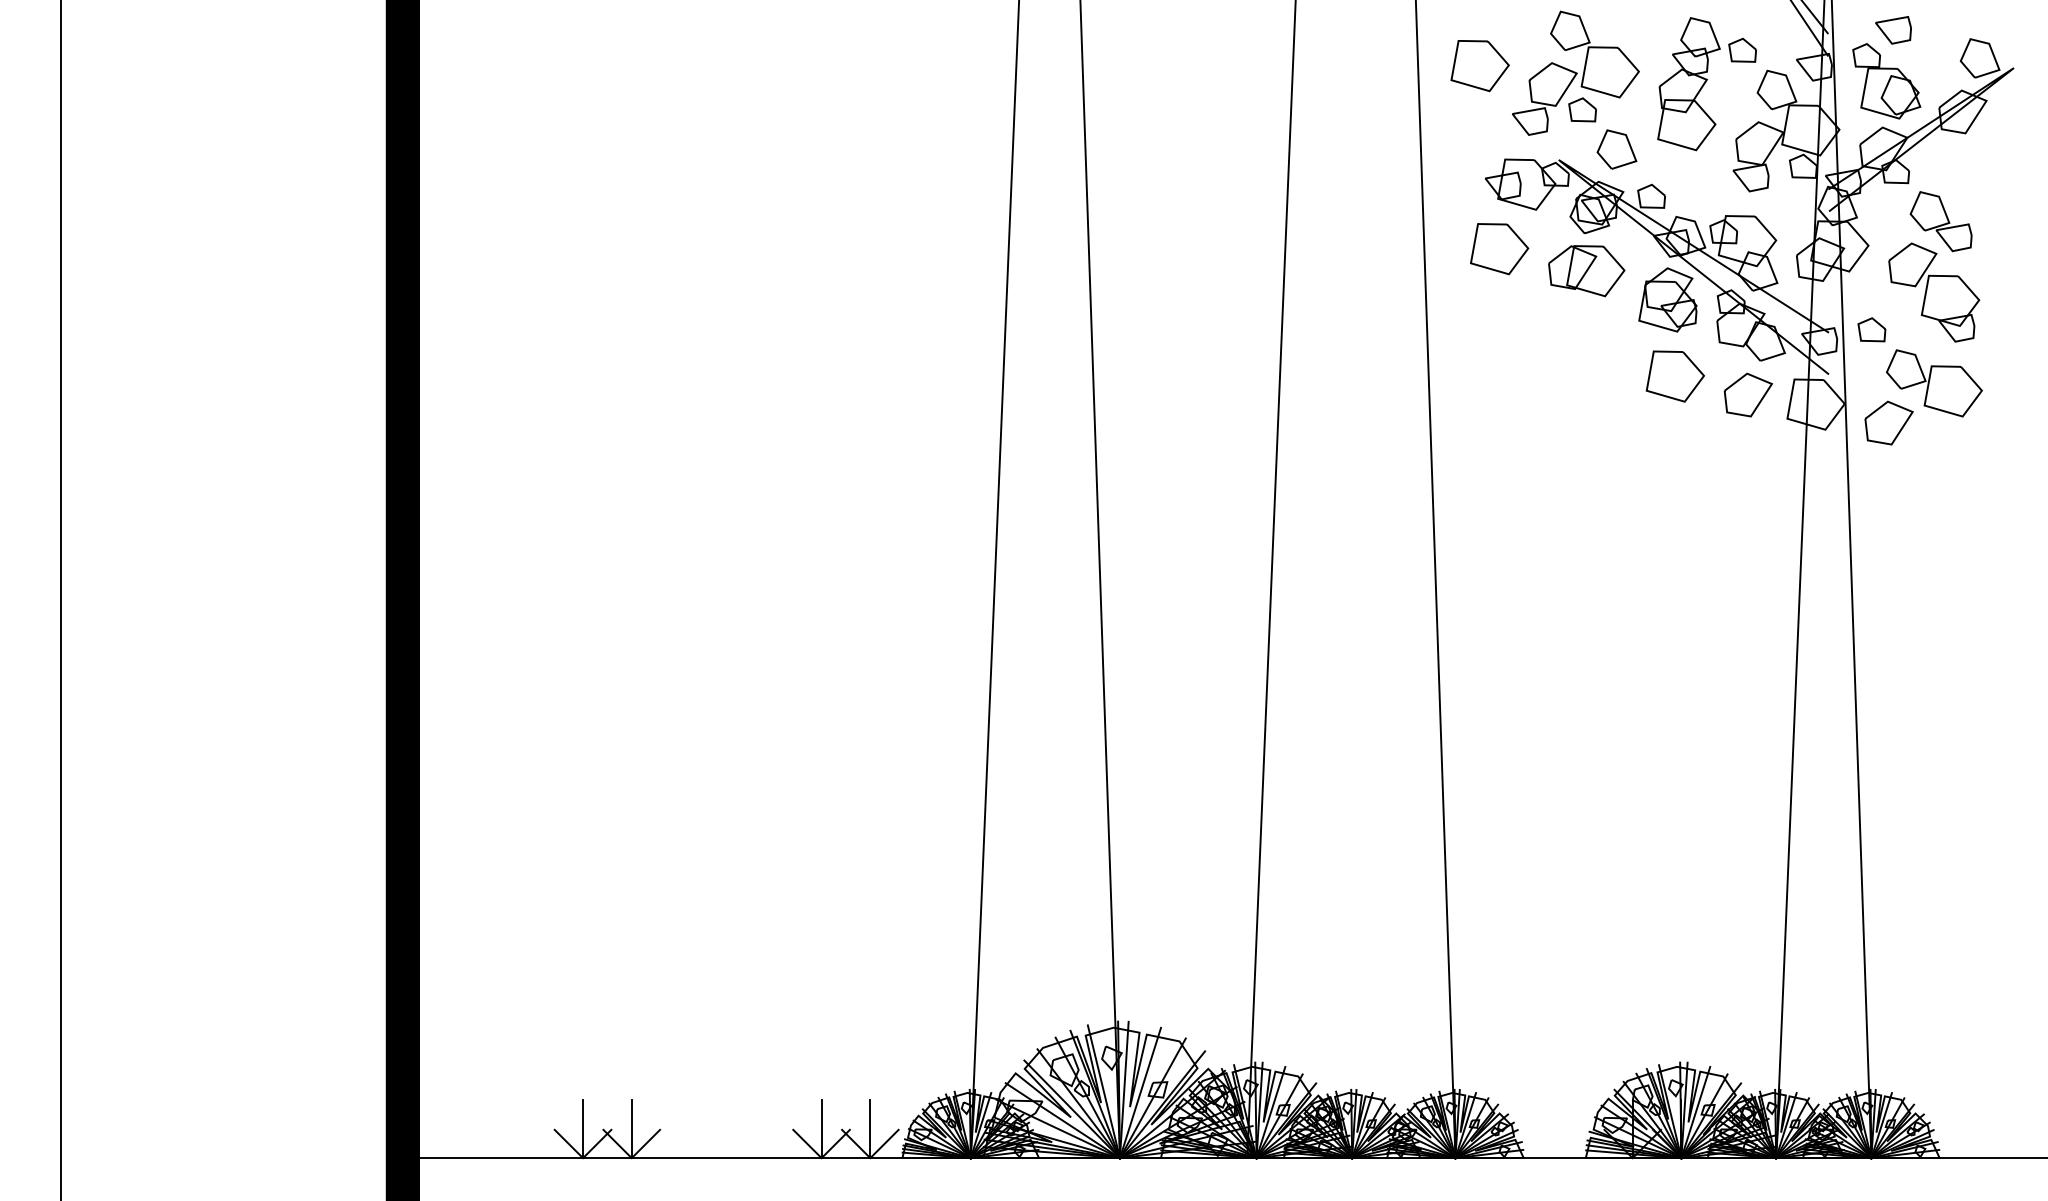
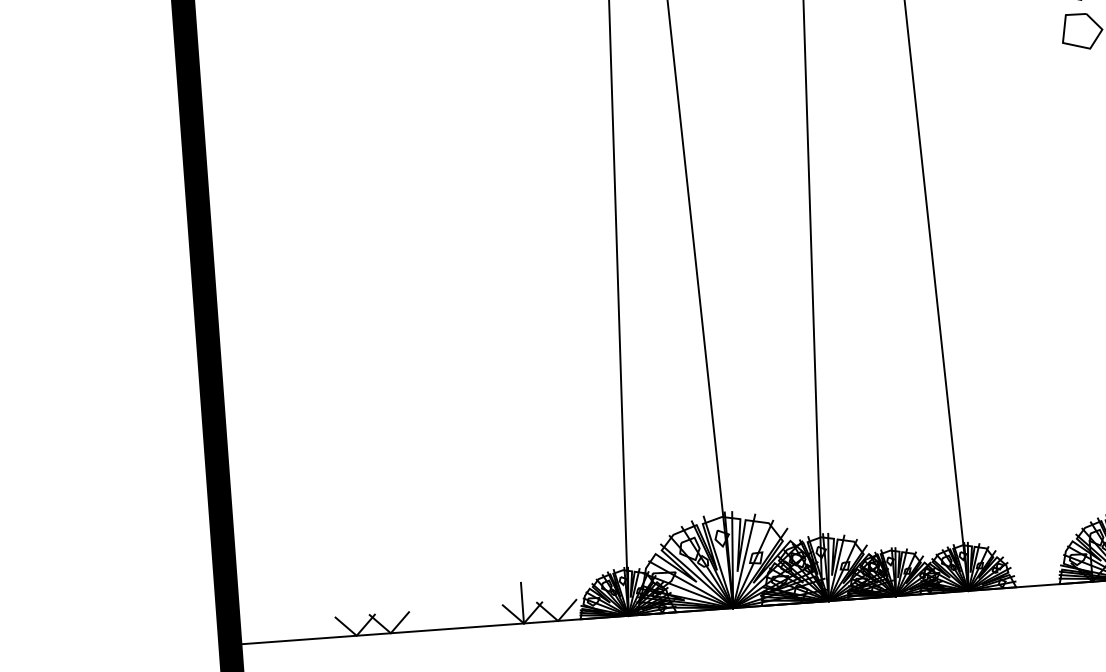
line: (583, 1129) -> (355, 615), removed
line: (631, 1129) -> (389, 613), removed
line: (870, 1129) -> (556, 600), removed

